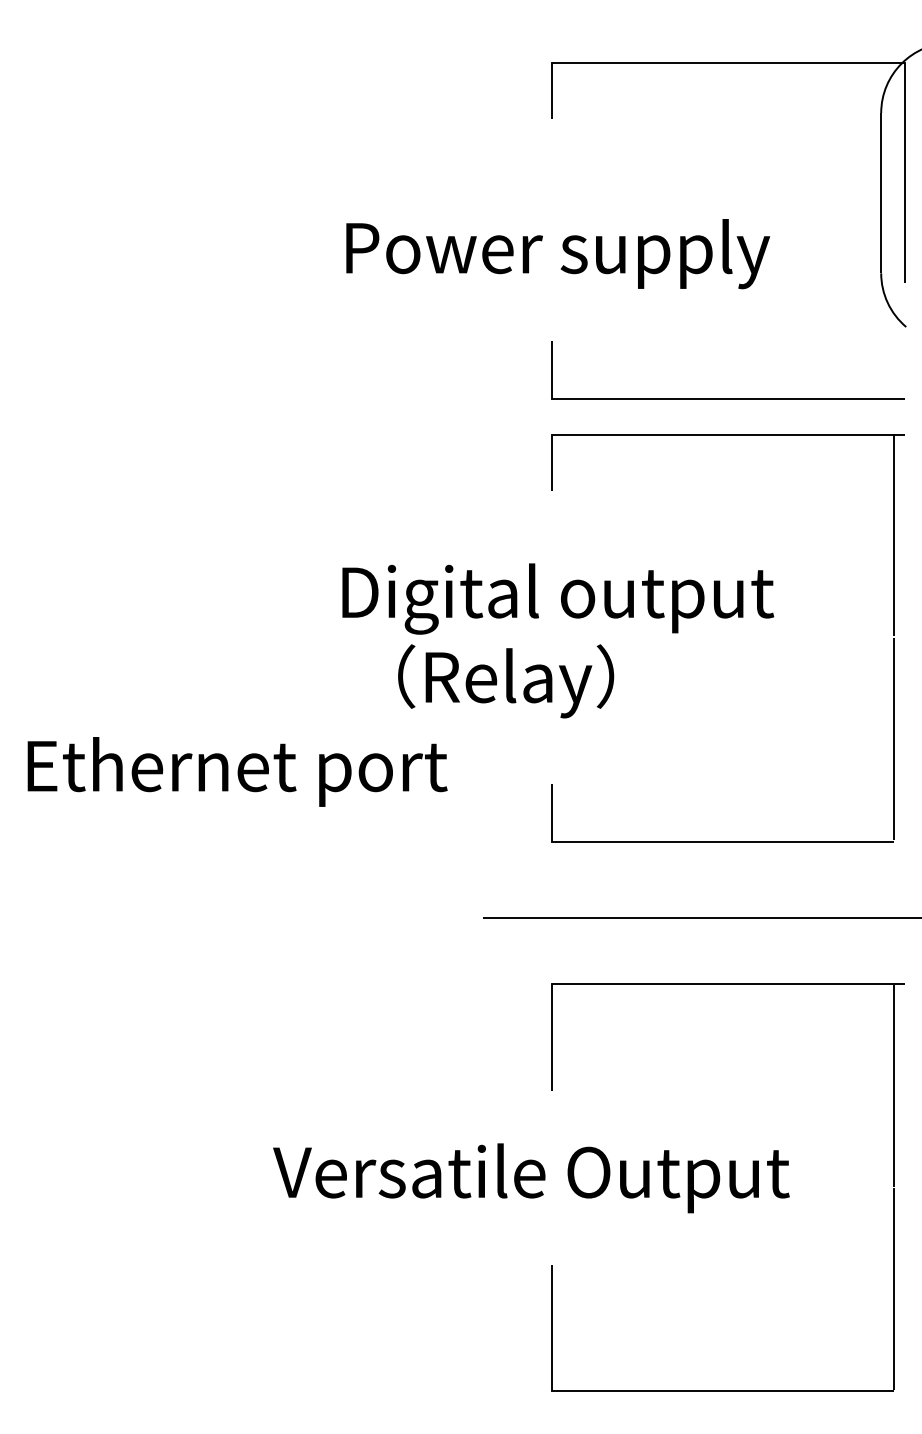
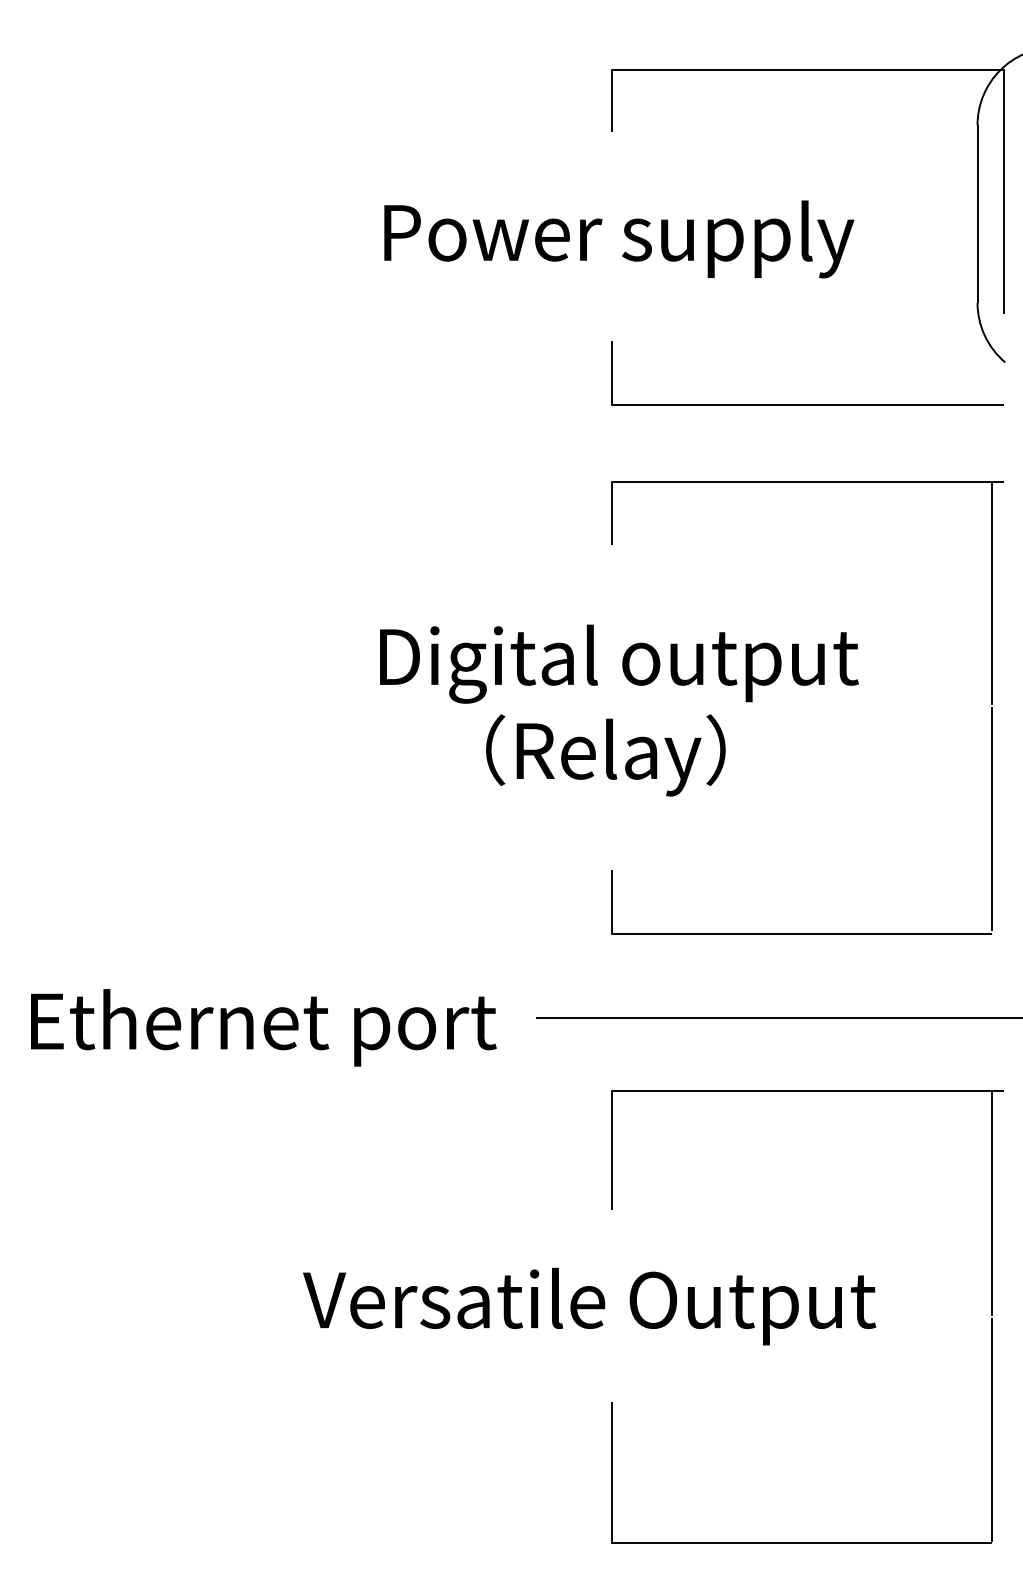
text: (558, 254) -> (619, 239), moved
part: (727, 398) -> (807, 404), moved
text: (506, 681) -> (606, 755), moved
text: (237, 771) -> (263, 1027), moved

